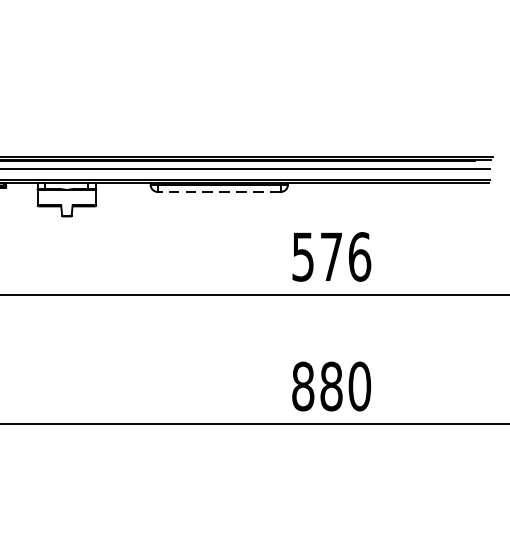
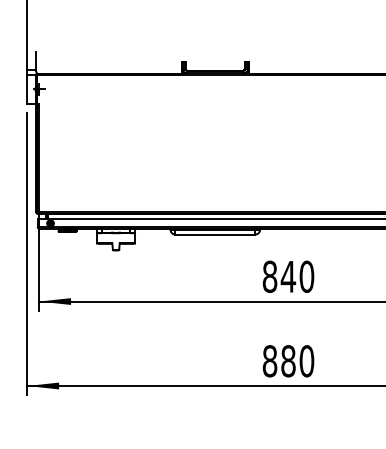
line: (218, 191) -> (214, 234), dashed -> solid
text: (331, 256) -> (288, 276), 576 -> 840

